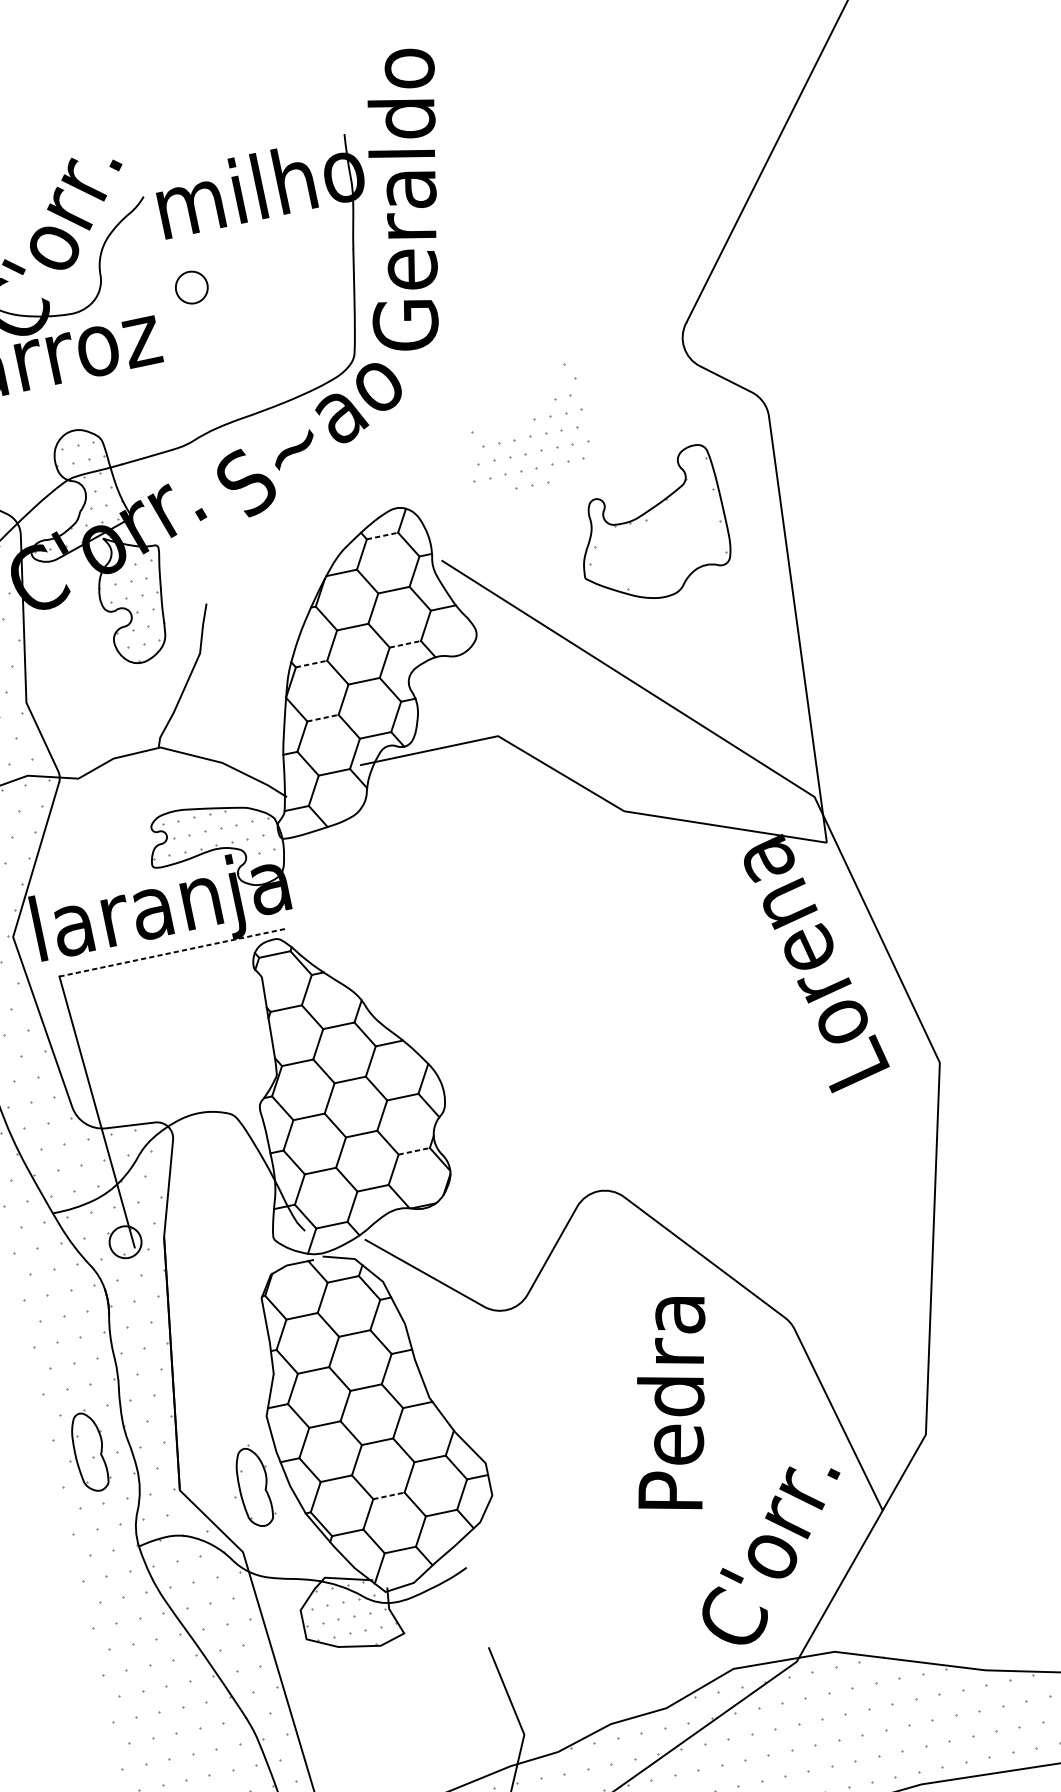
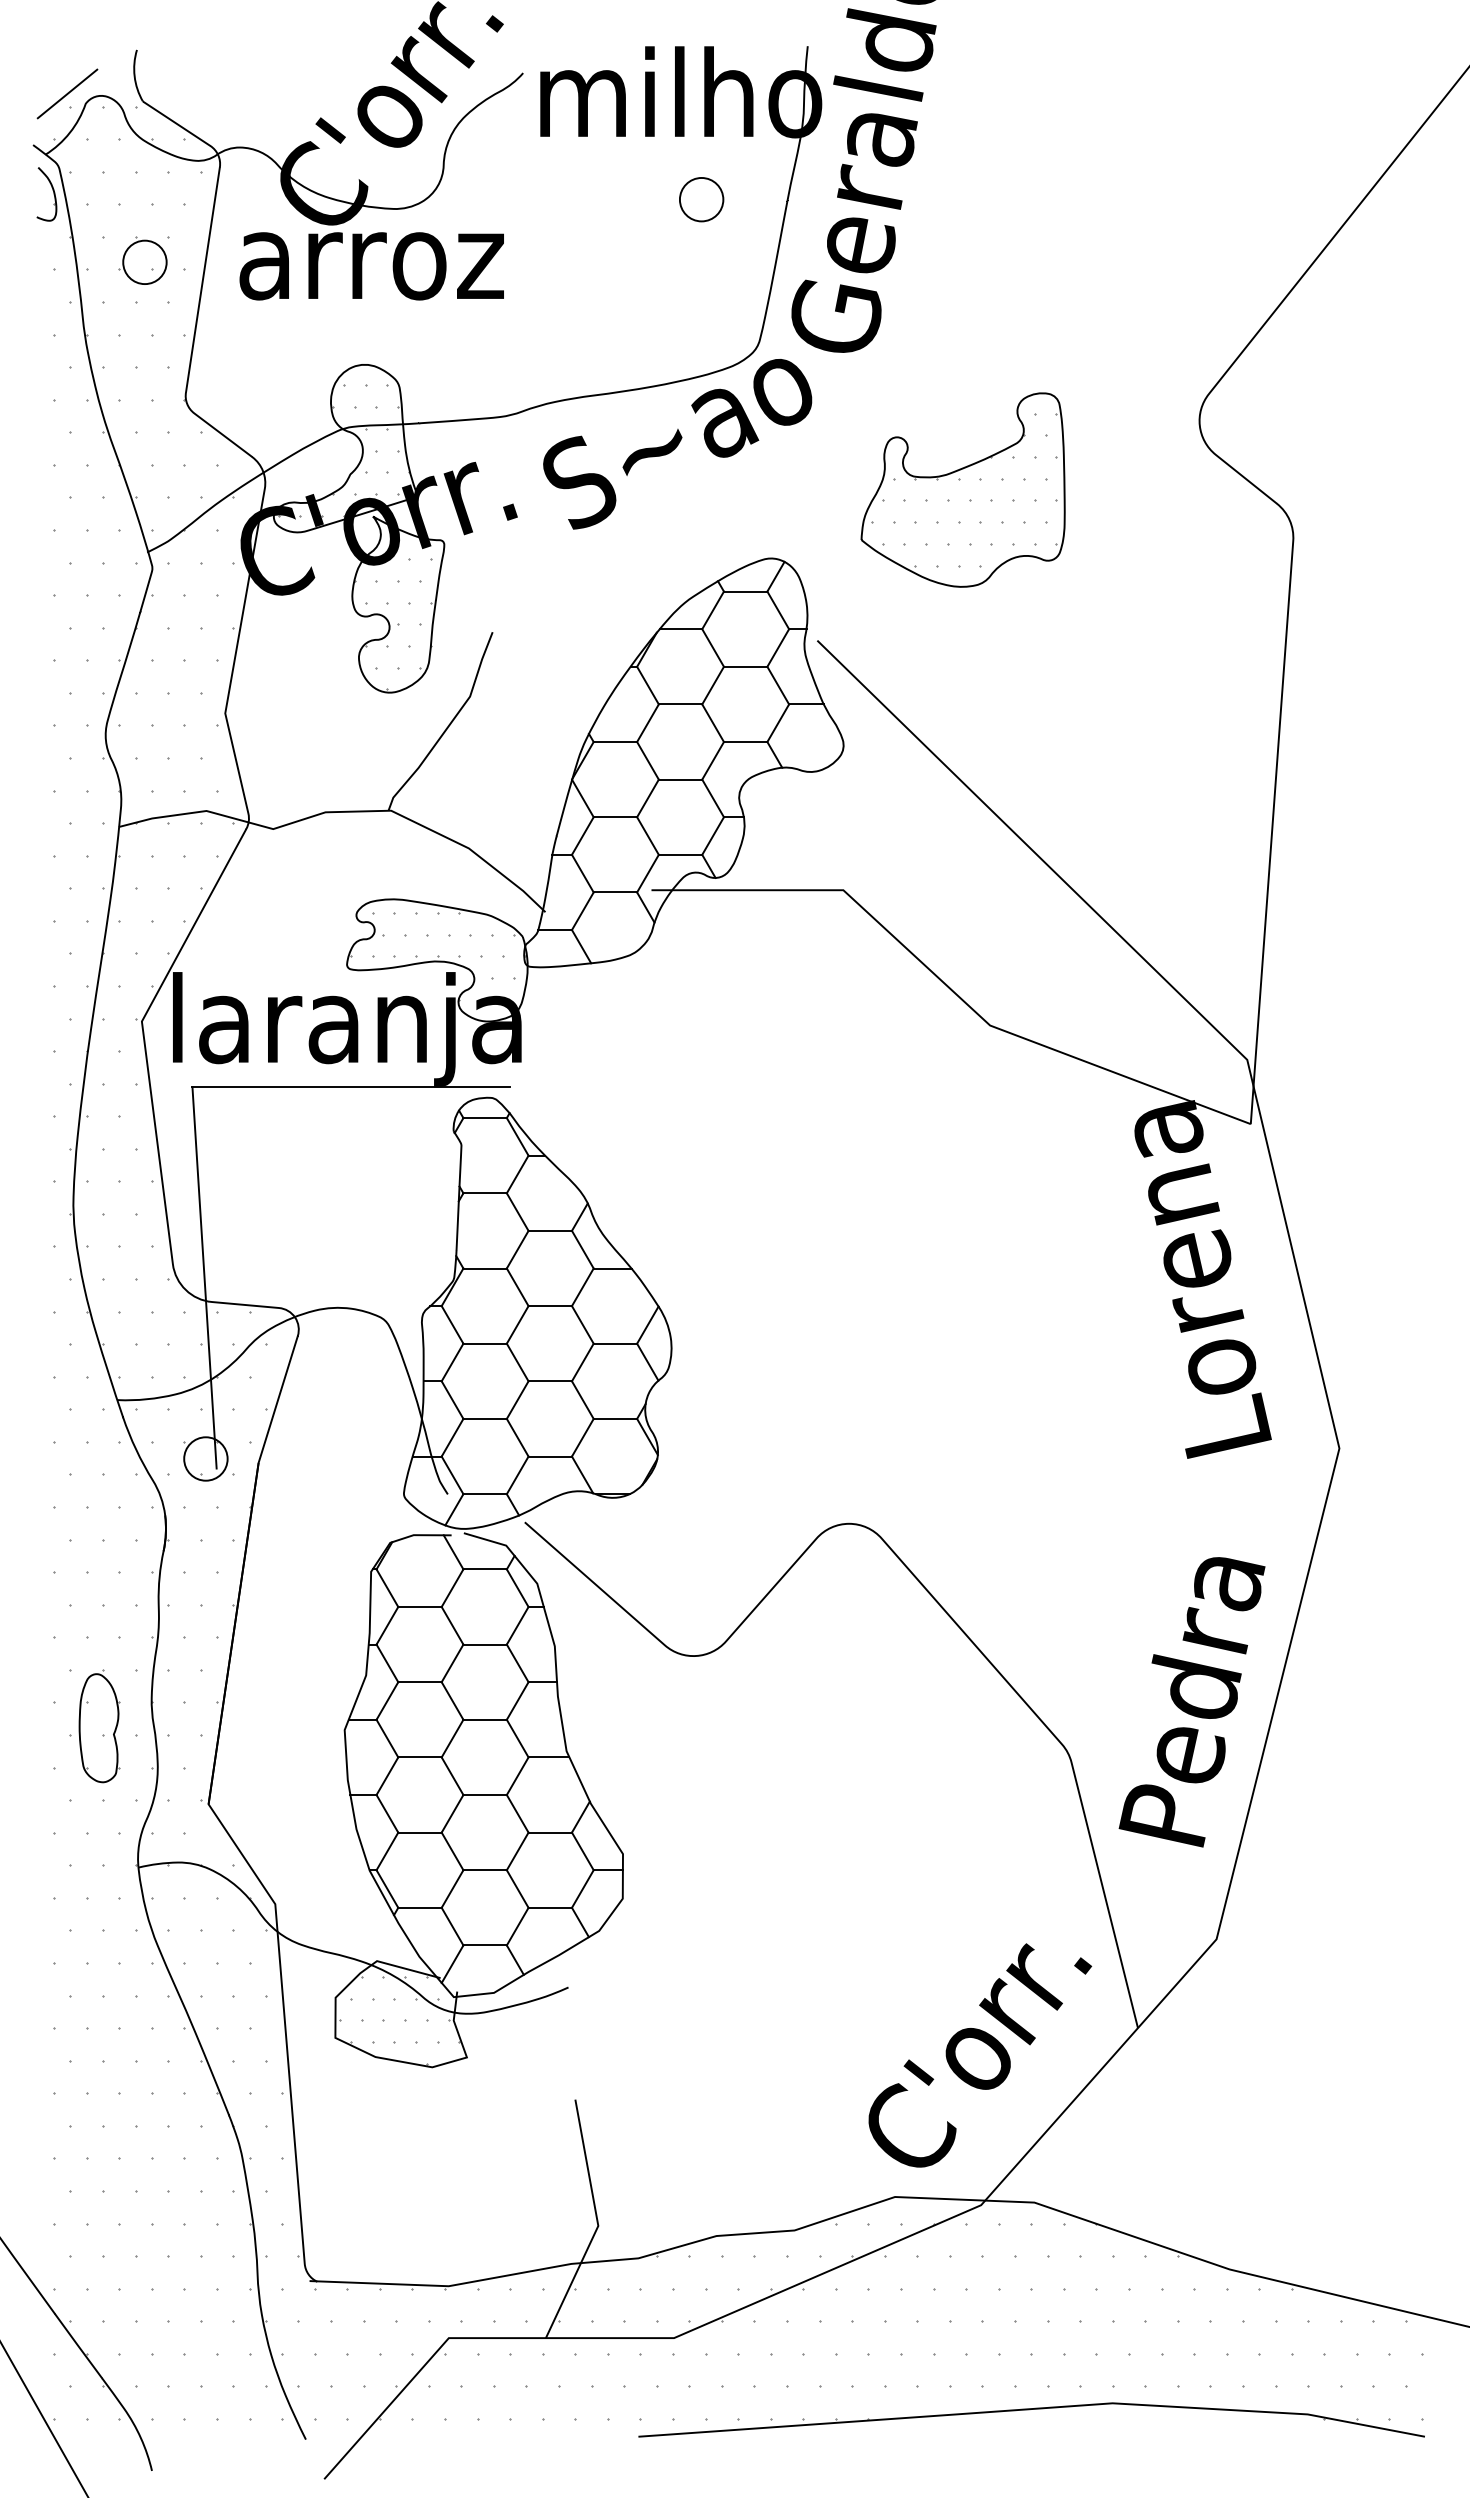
part: (191, 287) -> (701, 199), moved
part: (650, 526) -> (962, 489), moved
line: (382, 535) -> (745, 591), dashed -> solid
line: (405, 644) -> (745, 742), dashed -> solid
line: (311, 664) -> (615, 742), dashed -> solid
line: (323, 718) -> (615, 817), dashed -> solid
line: (174, 952) -> (351, 1087), dashed -> solid
line: (414, 1150) -> (615, 1418), dashed -> solid
text: (671, 1406) -> (1191, 1702), moved
part: (250, 1486) -> (303, 1819), removed
line: (389, 1496) -> (485, 1870), dashed -> solid

